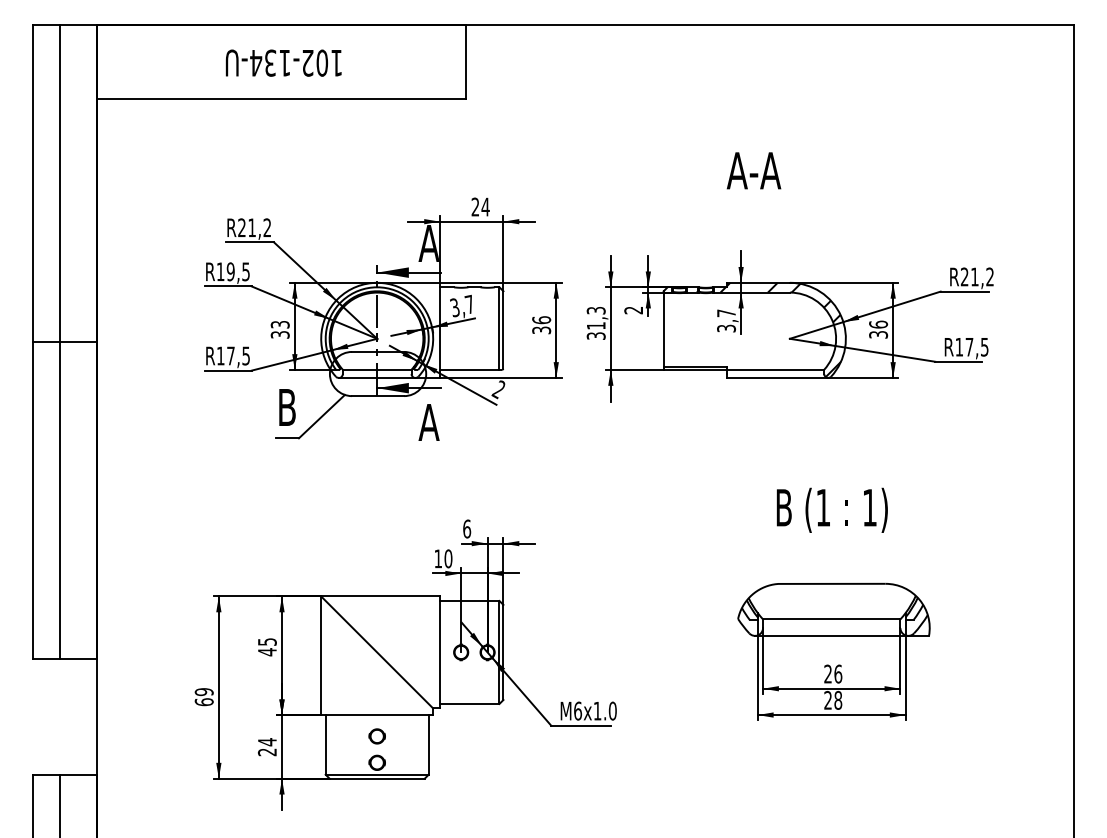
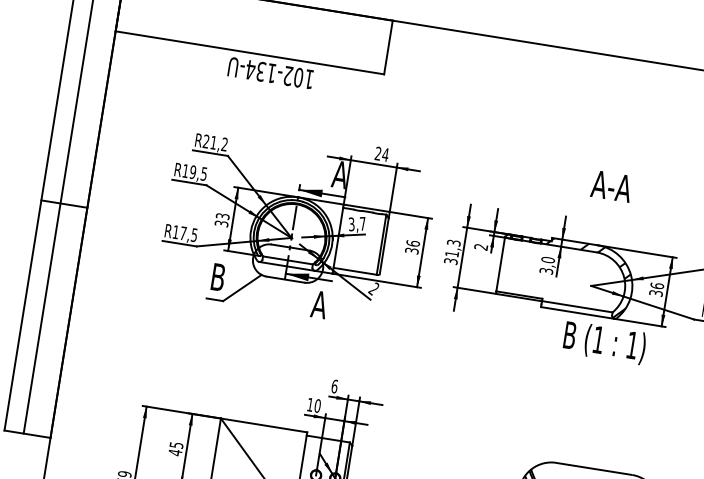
text: (283, 62) -> (270, 72), moved
text: (753, 170) -> (611, 186), moved
text: (726, 313) -> (548, 260), 3,7 -> 3,0
text: (831, 509) -> (604, 342), moved

